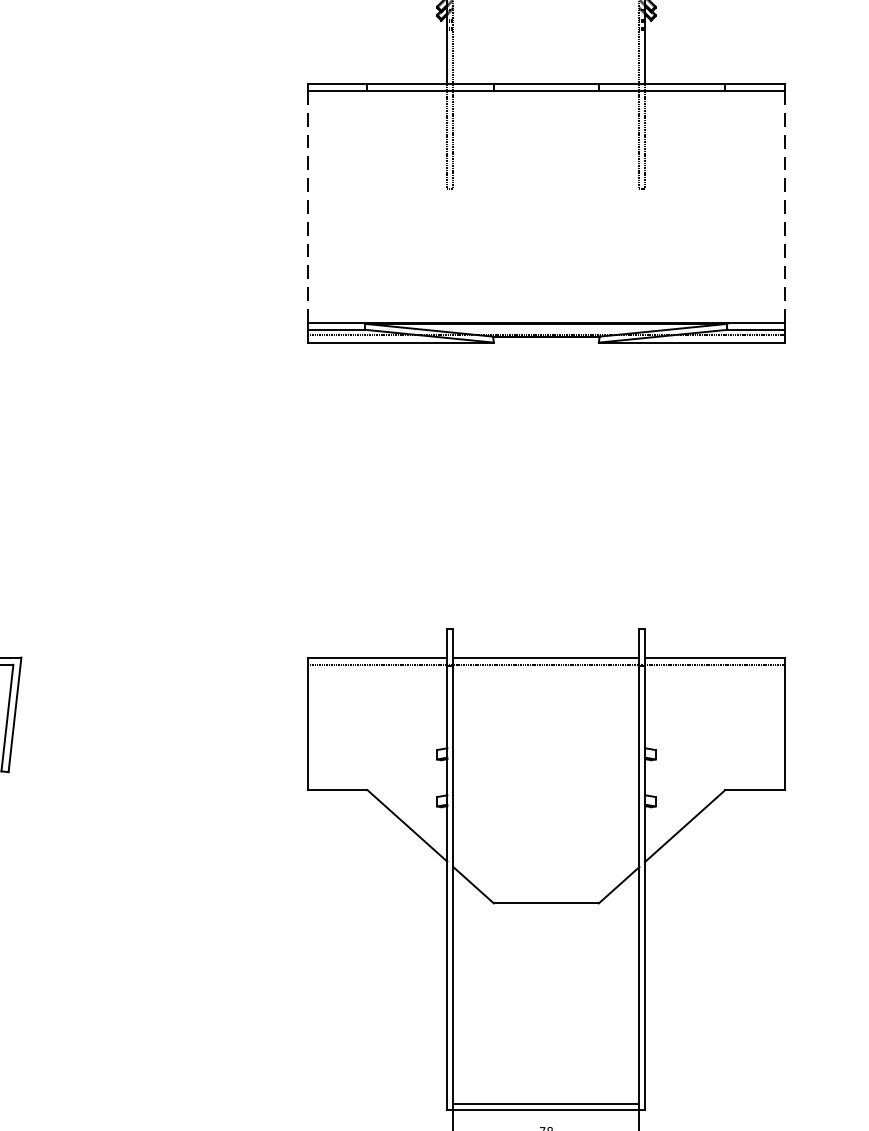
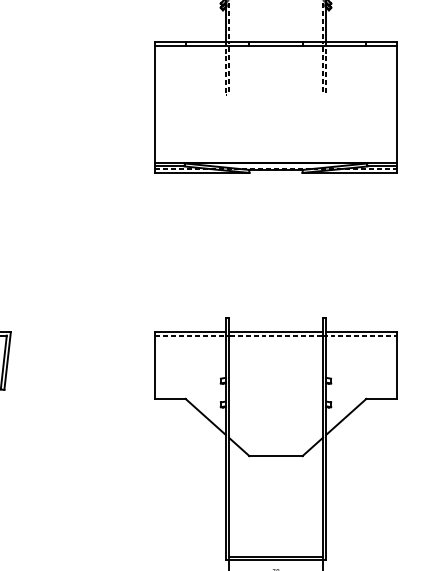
line: (307, 205) -> (155, 103), dashed -> solid
line: (784, 207) -> (396, 104), dashed -> solid

